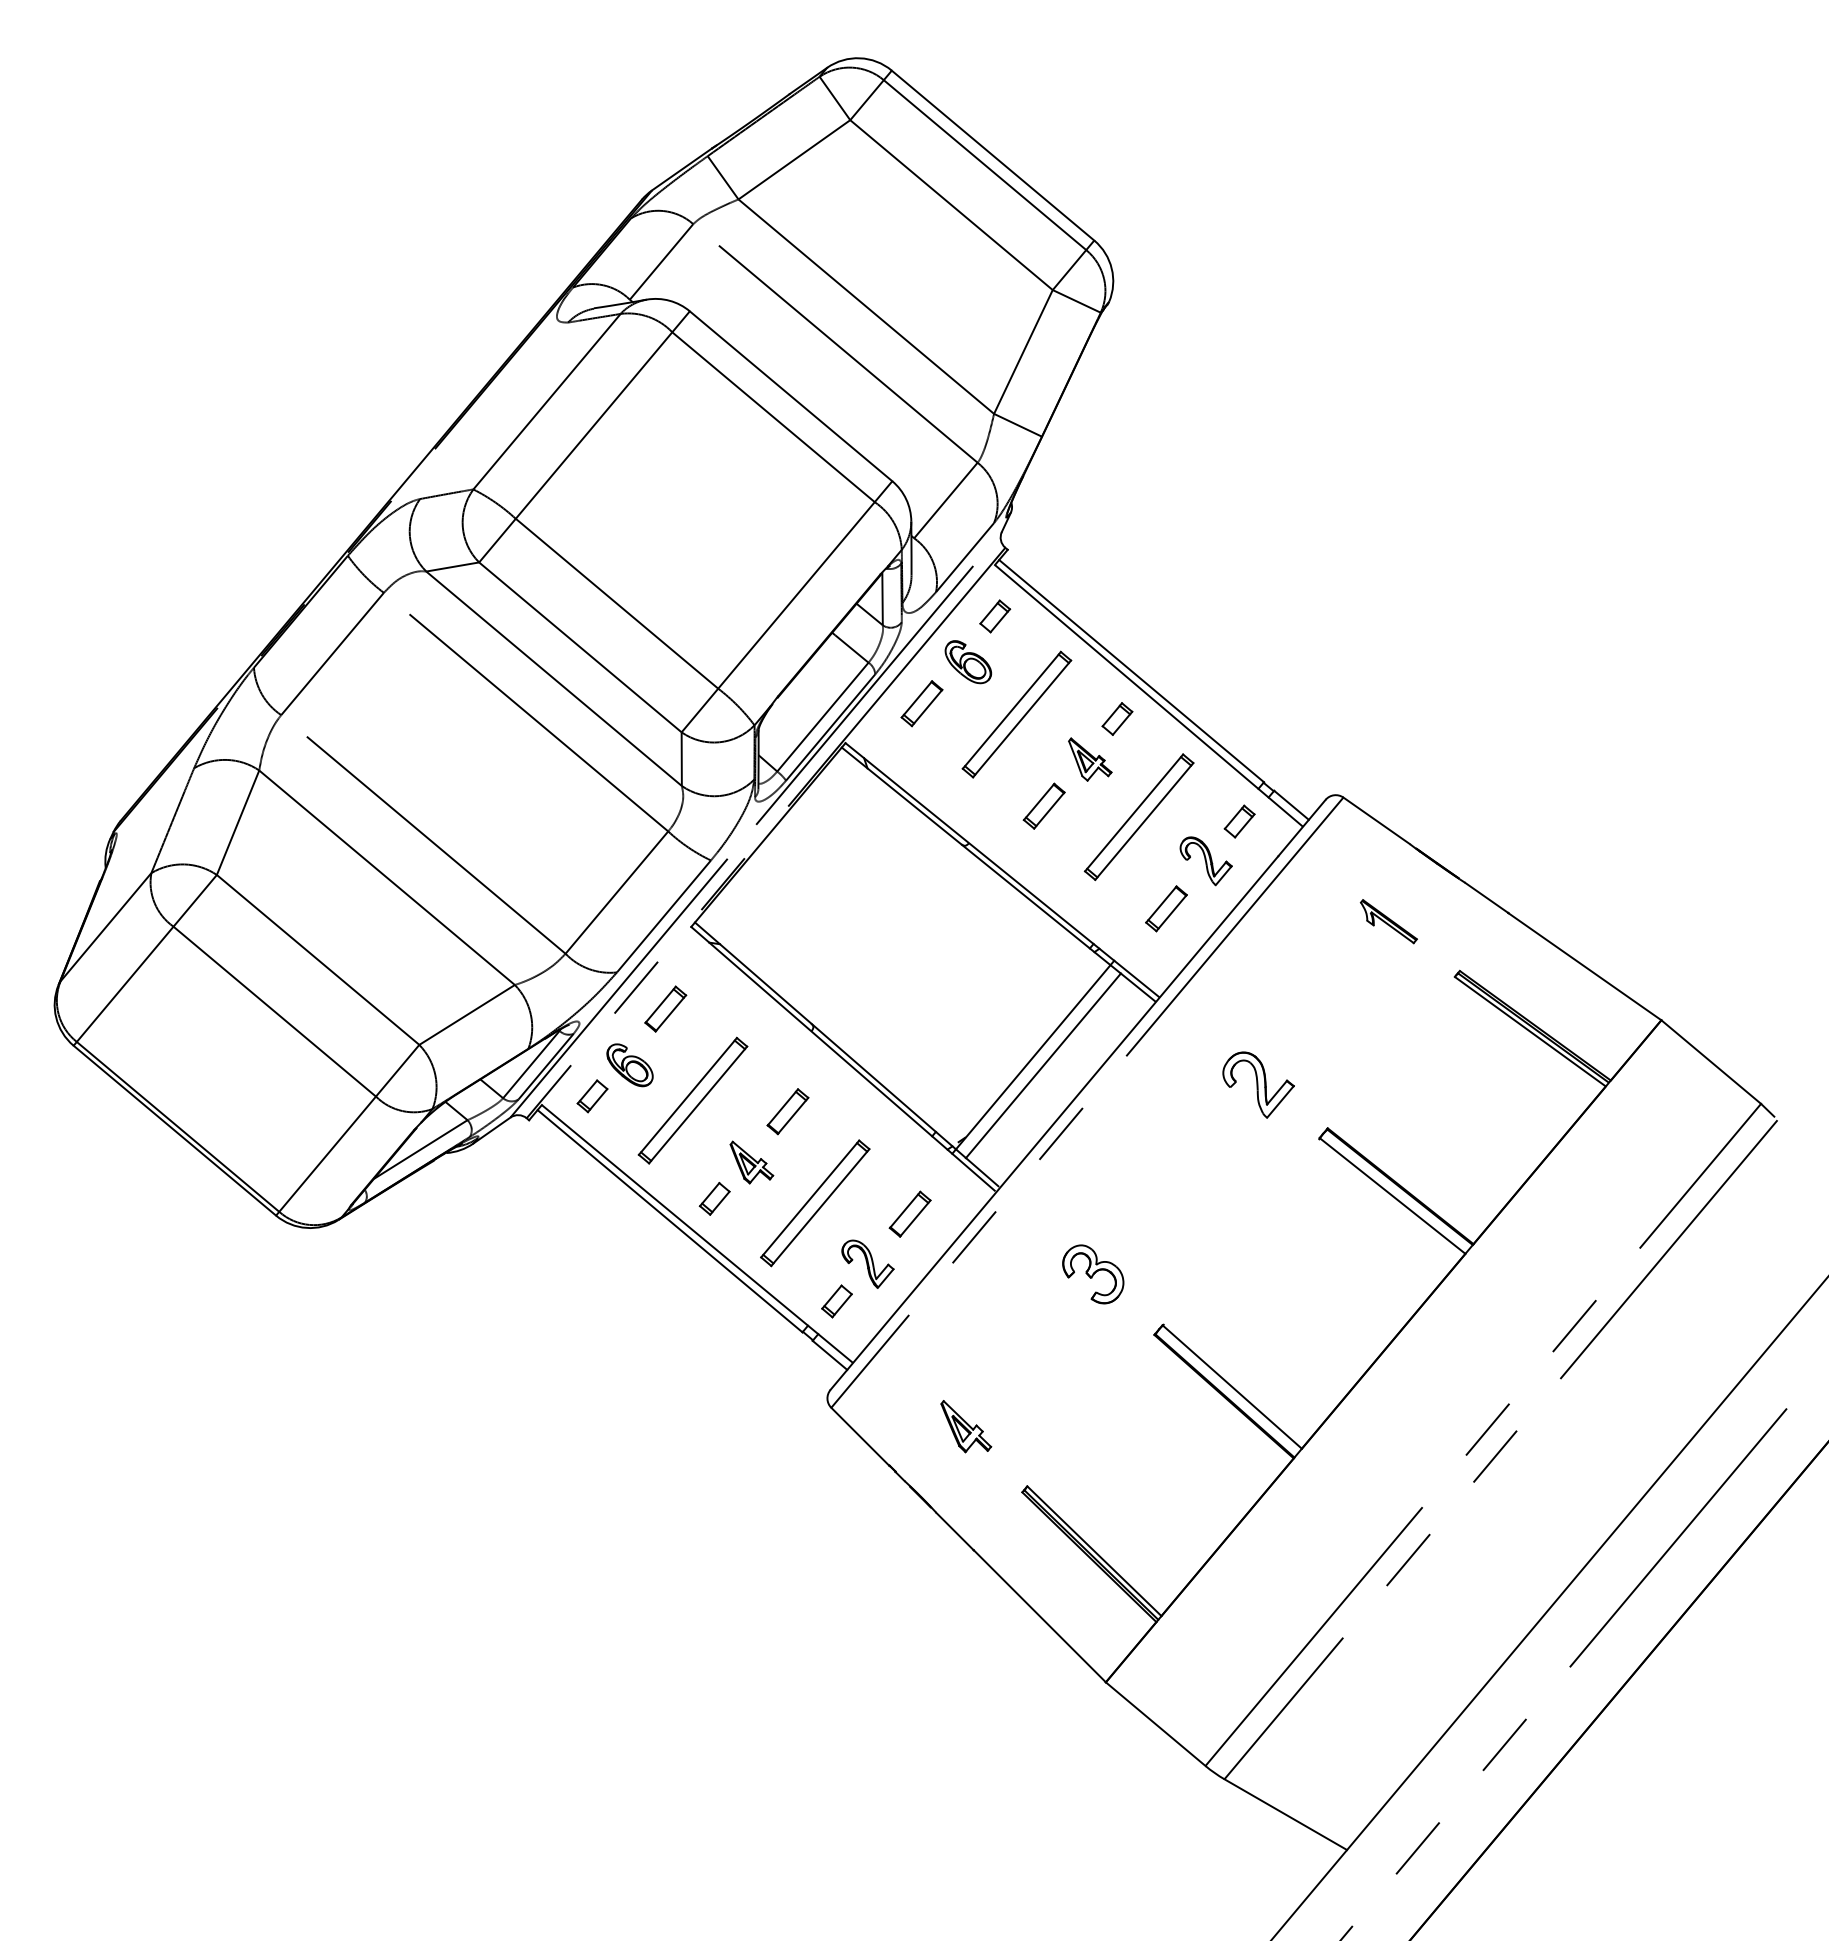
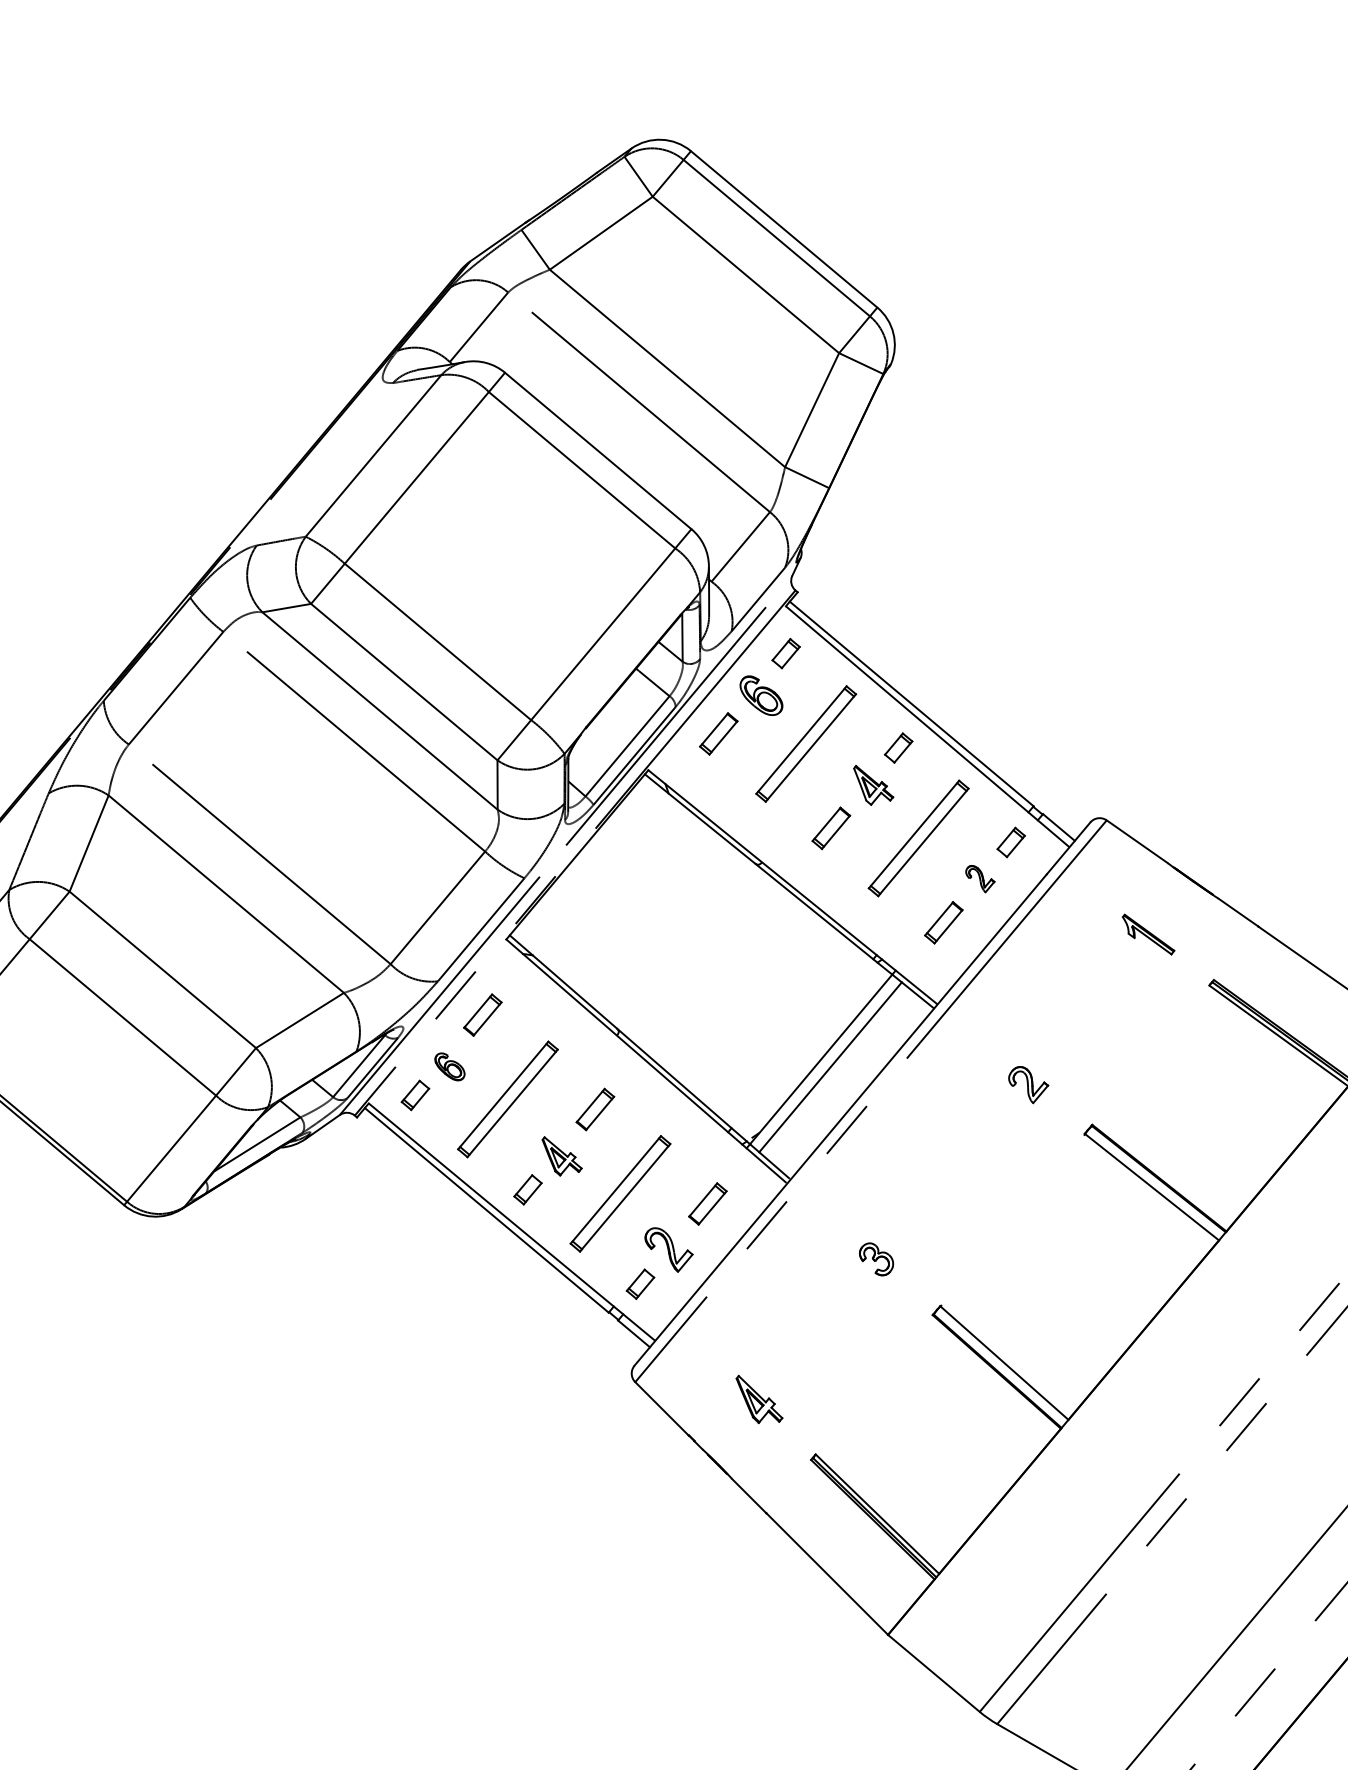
part: (1205, 861) -> (979, 879), size x0.6
part: (629, 1065) -> (449, 1067), size x0.7
part: (1258, 1084) -> (1028, 1084), size x0.6
part: (1093, 1274) -> (876, 1259), size x0.6

